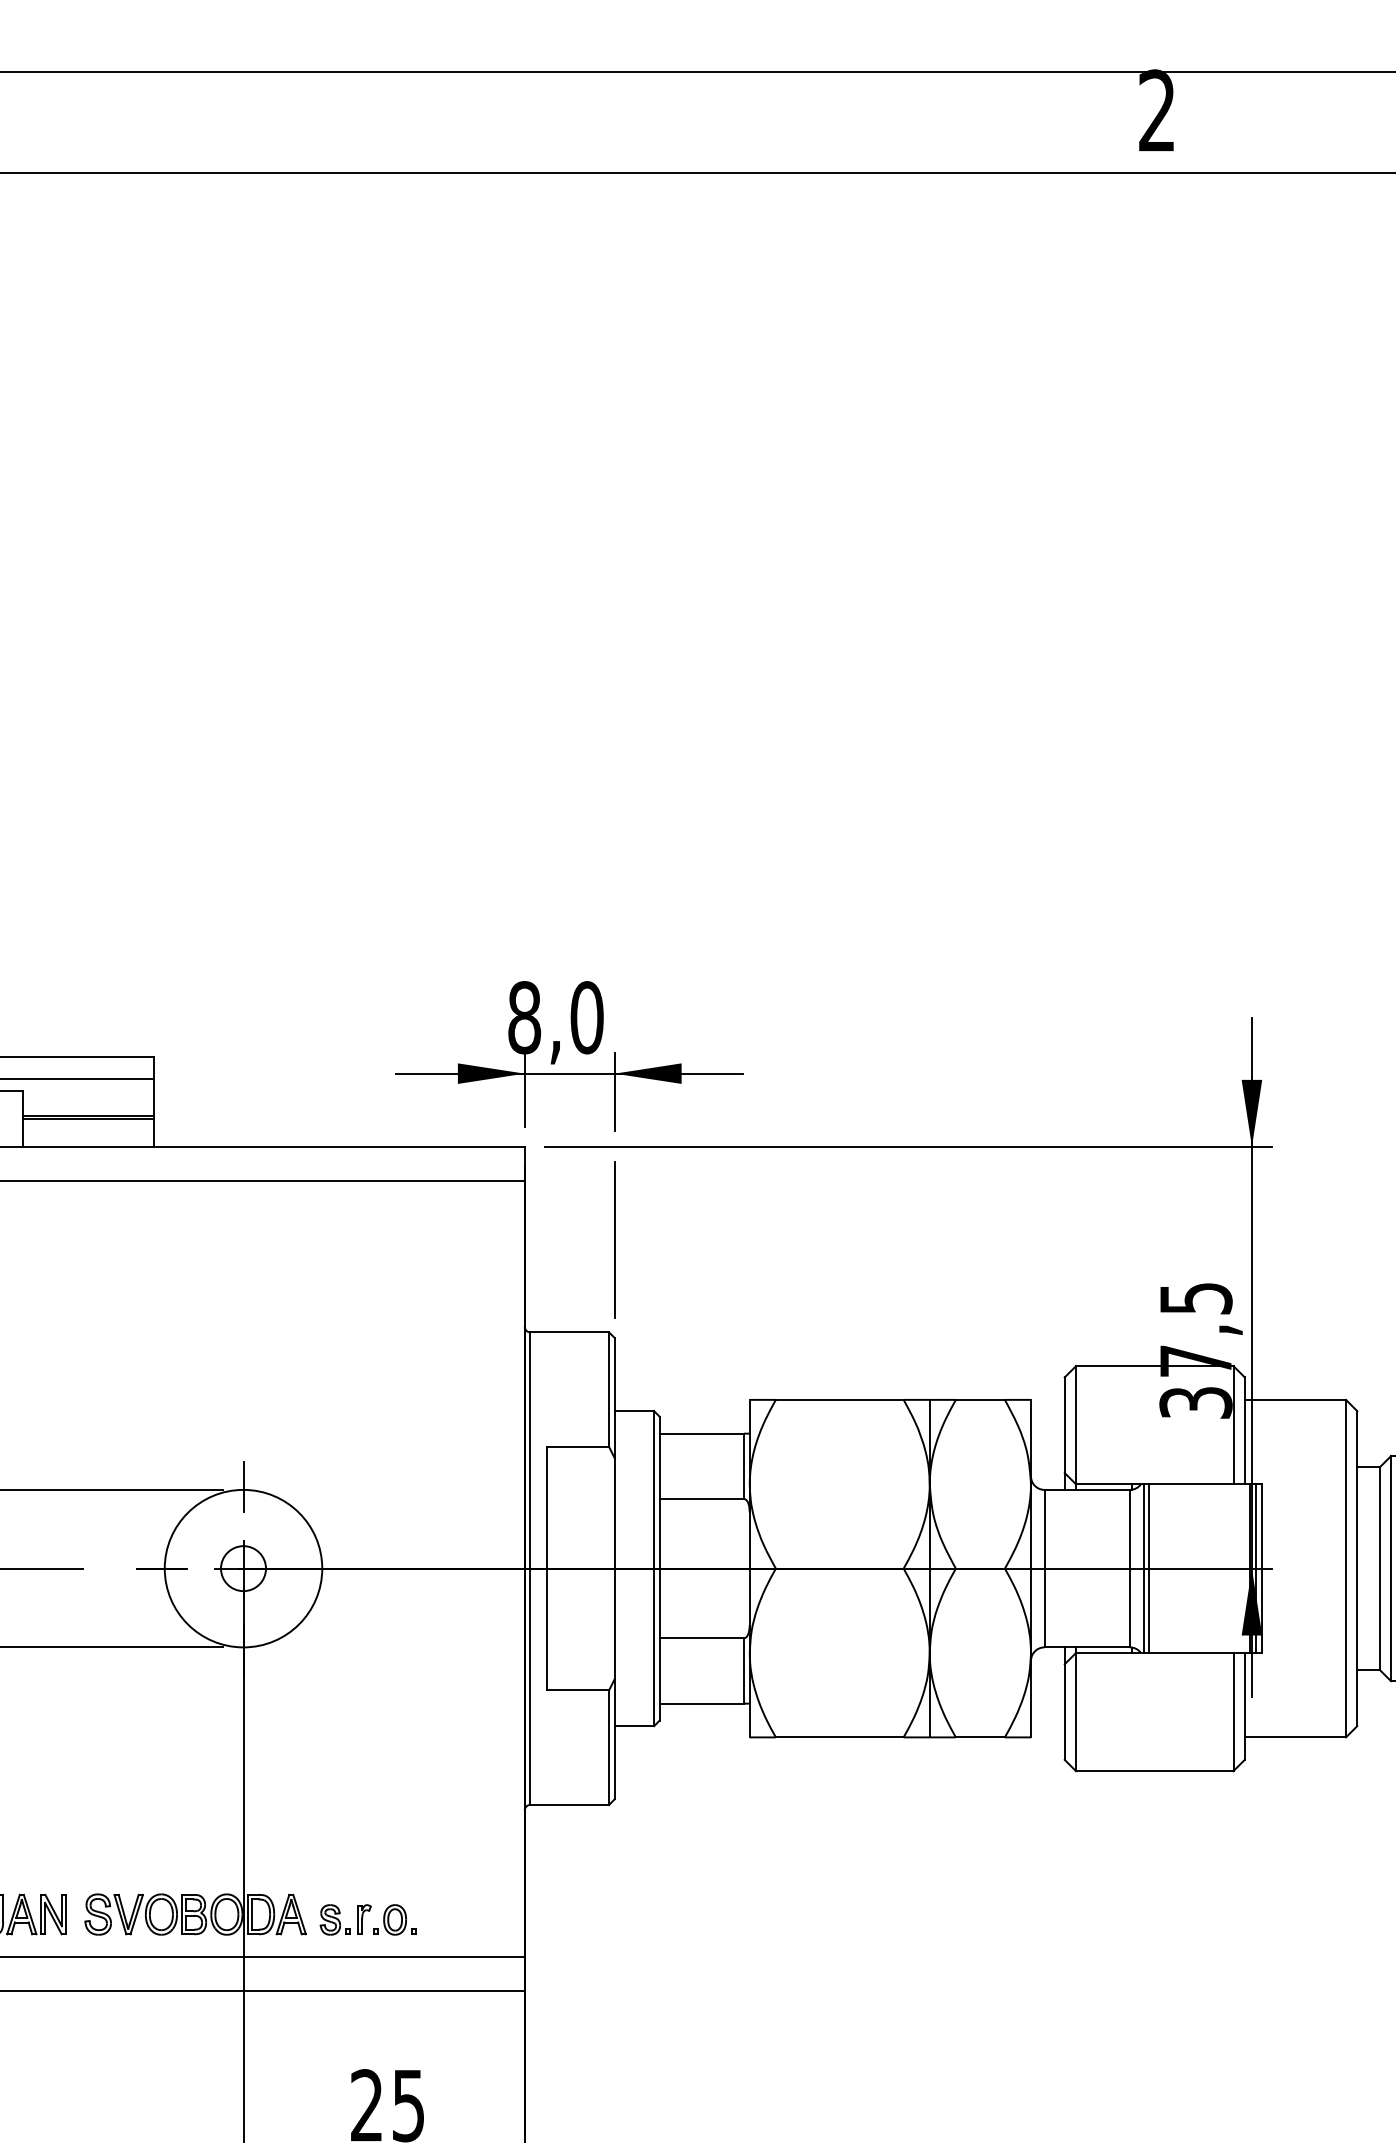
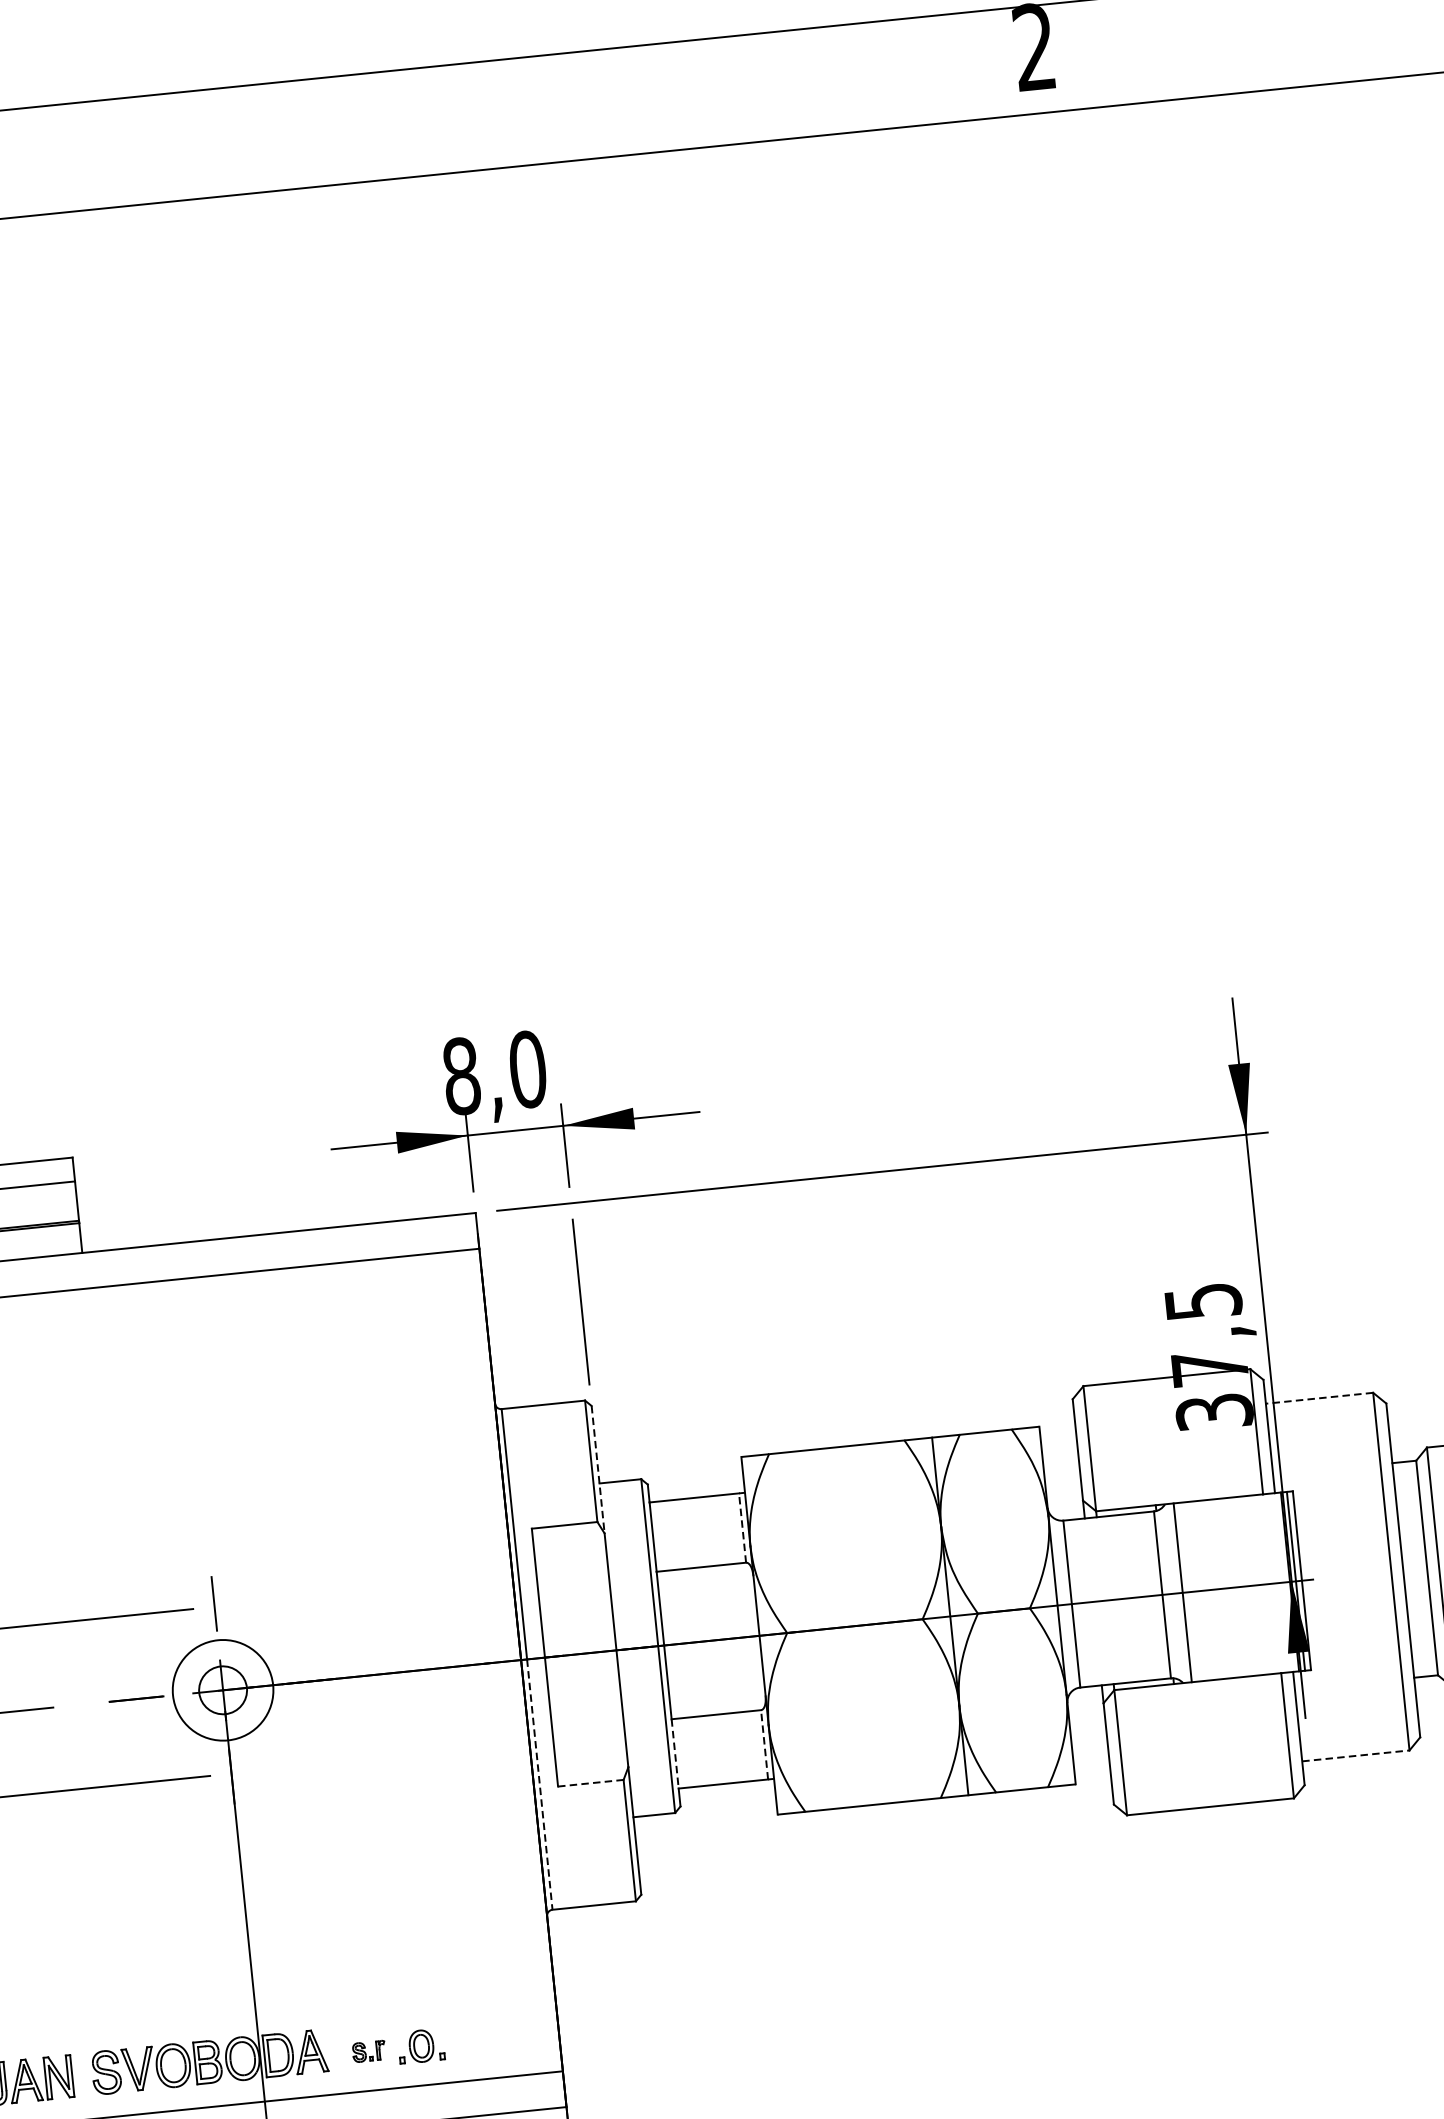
line: (614, 1398) -> (597, 1470), solid -> dashed
line: (1295, 1399) -> (1319, 1397), solid -> dashed
line: (744, 1466) -> (742, 1528), solid -> dashed
circle: (243, 1568) -> (223, 1690), size x0.6
line: (1143, 1568) -> (1176, 1593), removed
line: (659, 1670) -> (674, 1753), solid -> dashed
line: (744, 1670) -> (764, 1744), solid -> dashed
line: (530, 1687) -> (539, 1785), solid -> dashed
line: (578, 1690) -> (591, 1783), solid -> dashed
line: (1295, 1737) -> (1356, 1756), solid -> dashed
part: (345, 1919) -> (368, 2051), size x0.6

